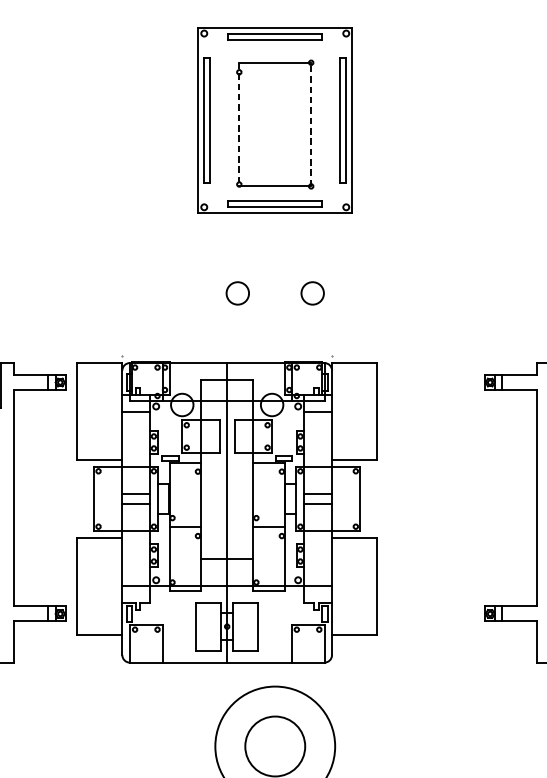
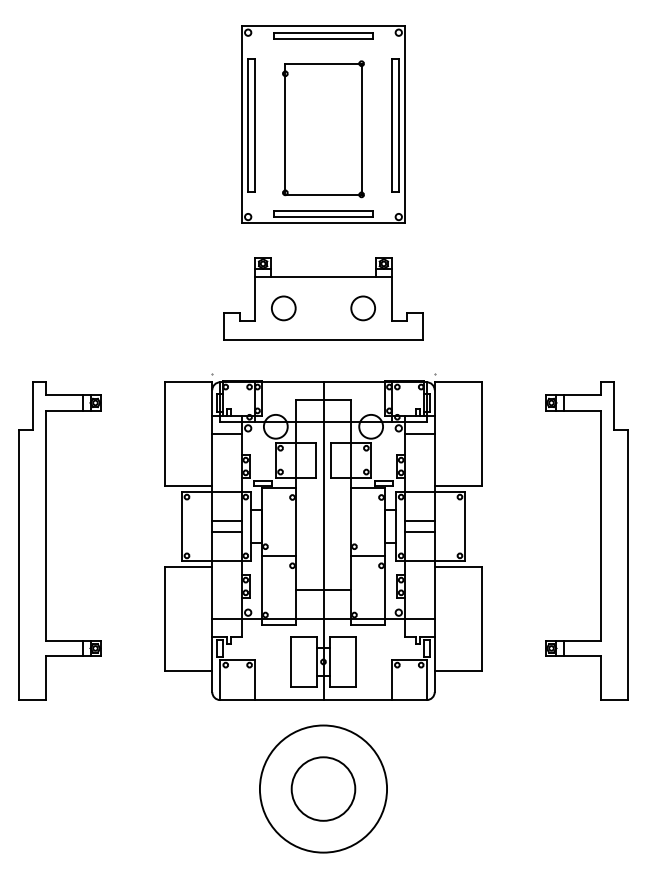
line: (239, 124) -> (285, 129), dashed -> solid
line: (311, 124) -> (361, 129), dashed -> solid
part: (275, 284) -> (323, 298), added
part: (227, 508) -> (323, 536), moved

